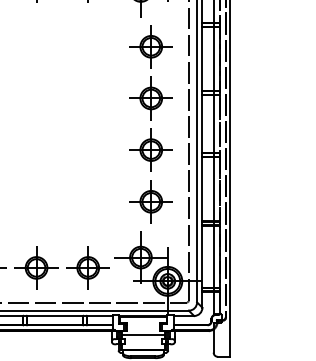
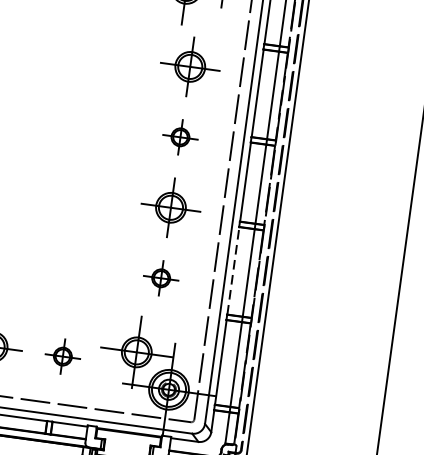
part: (150, 98) -> (179, 137), size x0.6
line: (202, 188) -> (233, 269), solid -> dashed
part: (150, 201) -> (160, 277), size x0.6
part: (87, 267) -> (62, 355), size x0.6

